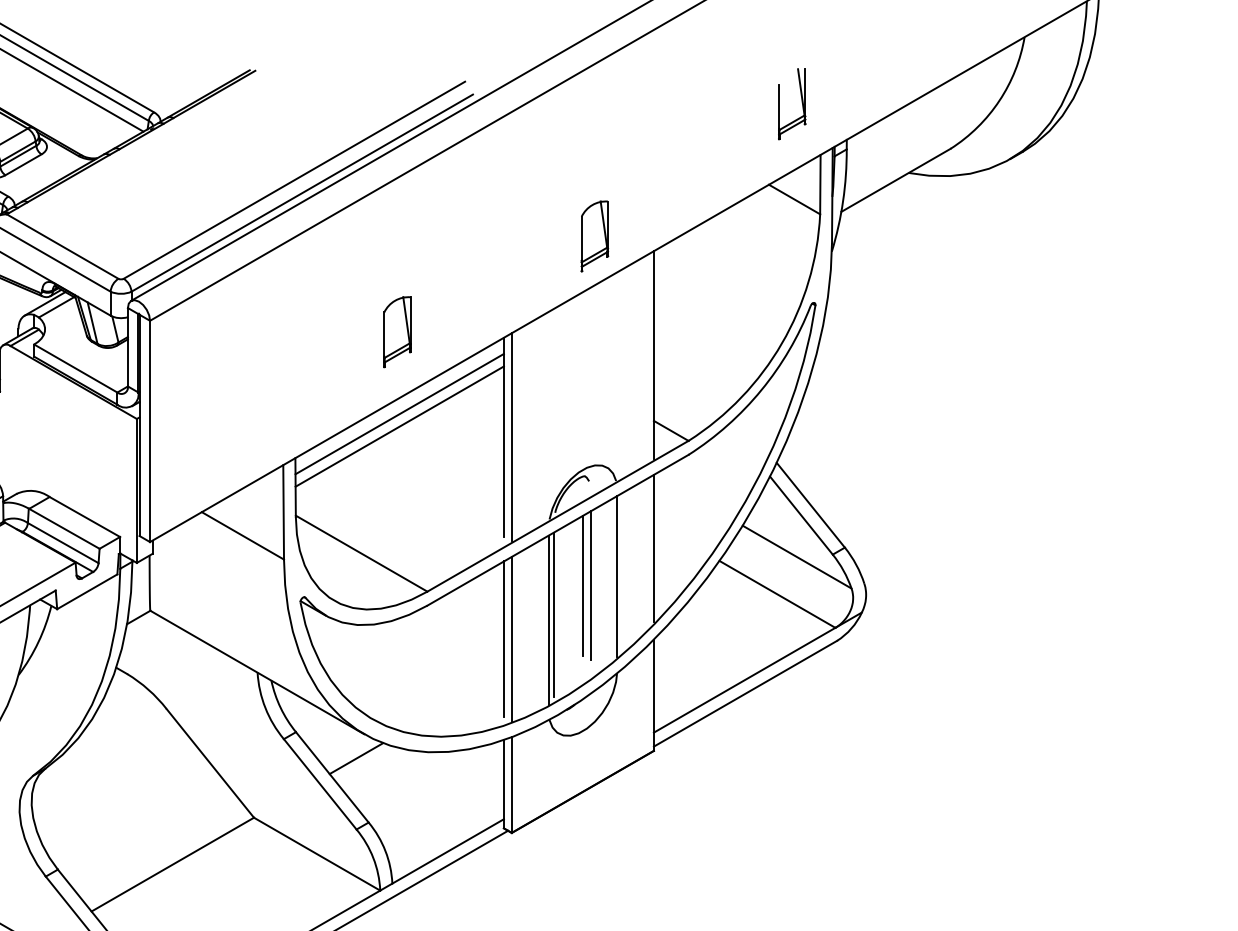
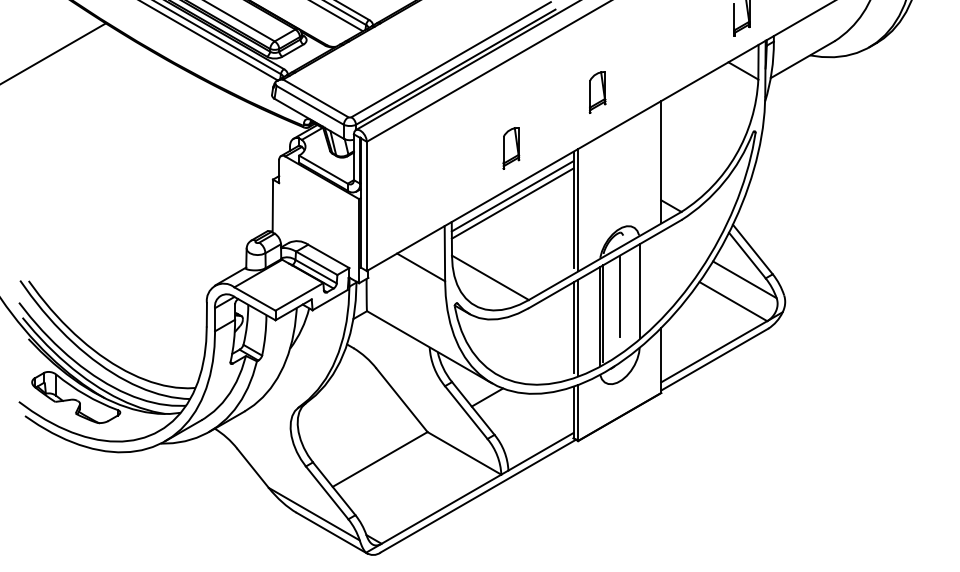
part: (594, 236) -> (597, 92), moved
line: (654, 547) -> (661, 274), removed
line: (591, 585) -> (624, 296), removed

